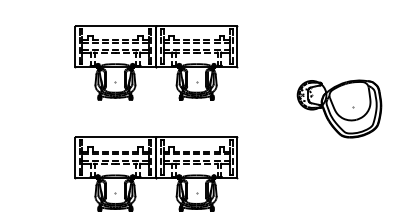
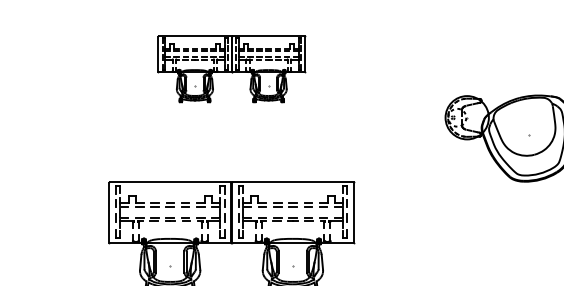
part: (156, 62) -> (232, 68), size x0.6

